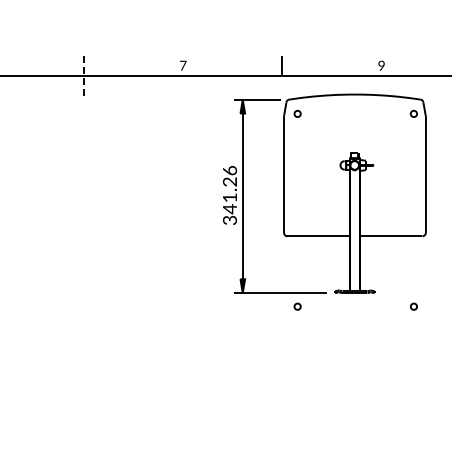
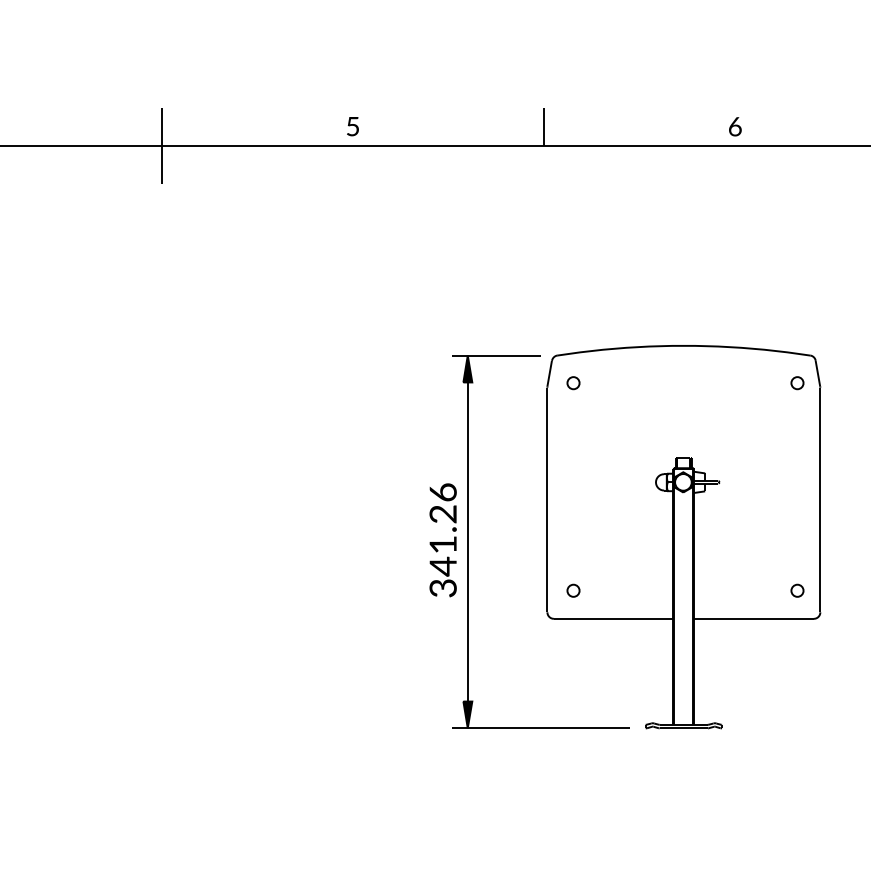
text: (183, 65) -> (353, 126), 7 -> 5
text: (381, 65) -> (735, 126), 9 -> 6
line: (83, 75) -> (161, 145), dashed -> solid
part: (324, 193) -> (625, 536), moved

